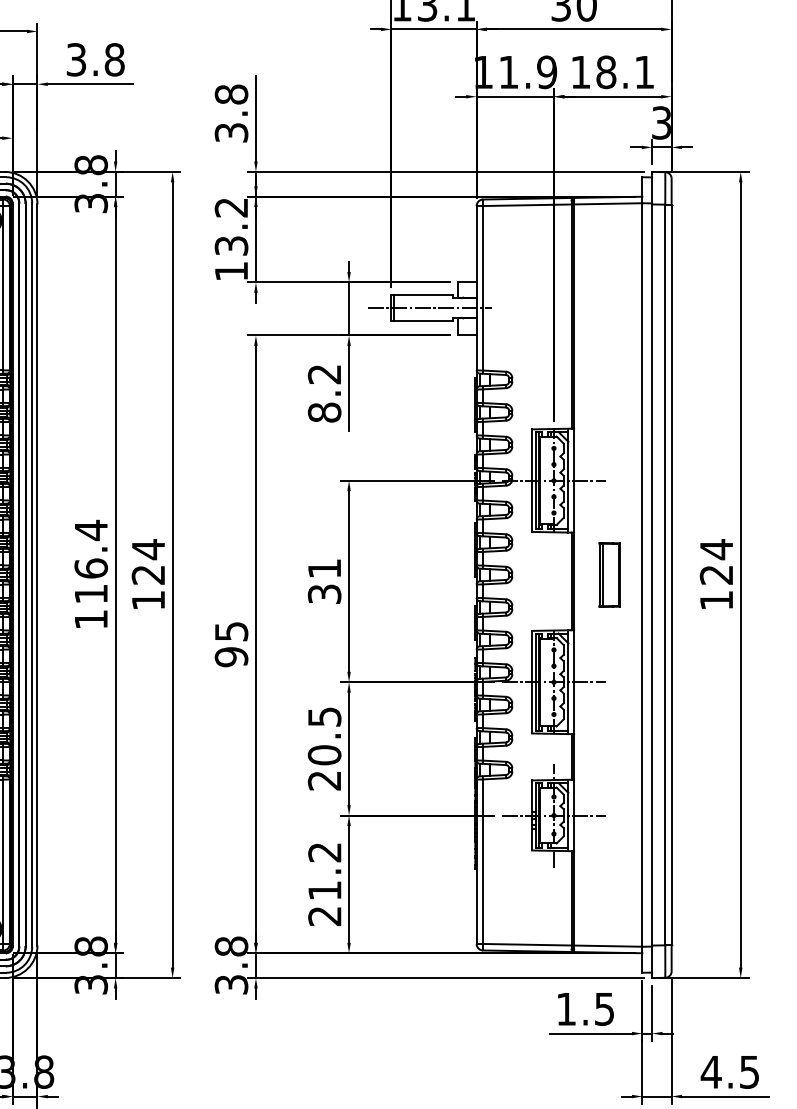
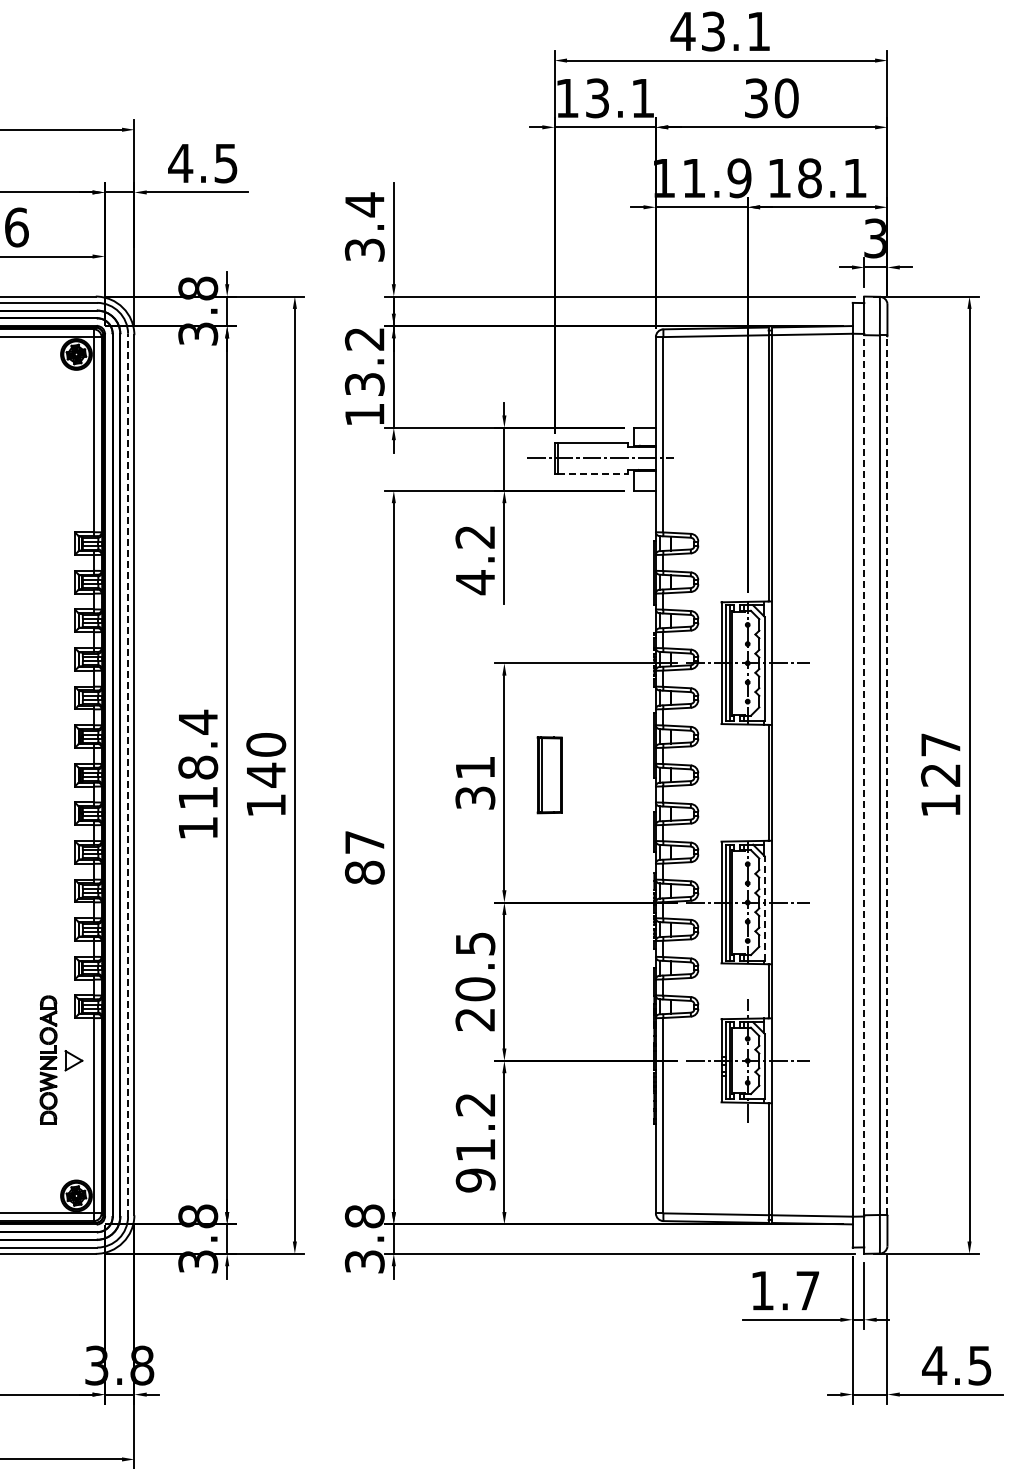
text: (95, 59) -> (203, 163), 3.8 -> 4.5
text: (231, 94) -> (364, 204), 3.8 -> 3.4
line: (424, 320) -> (593, 473), solid -> dashed
text: (324, 412) -> (475, 582), 8.2 -> 4.2
text: (716, 549) -> (940, 744), 124 -> 127
text: (148, 561) -> (266, 759), 124 -> 140
text: (91, 568) -> (198, 767), 116.4 -> 118.4
line: (32, 574) -> (128, 774), solid -> dashed
line: (652, 574) -> (864, 774), solid -> dashed
part: (609, 575) -> (549, 775), moved
line: (671, 575) -> (887, 775), solid -> dashed
text: (231, 644) -> (364, 857), 95 -> 87
line: (568, 686) -> (764, 907), solid -> dashed
text: (324, 916) -> (475, 1180), 21.2 -> 91.2
text: (604, 1008) -> (807, 1290), 1.5 -> 1.7

